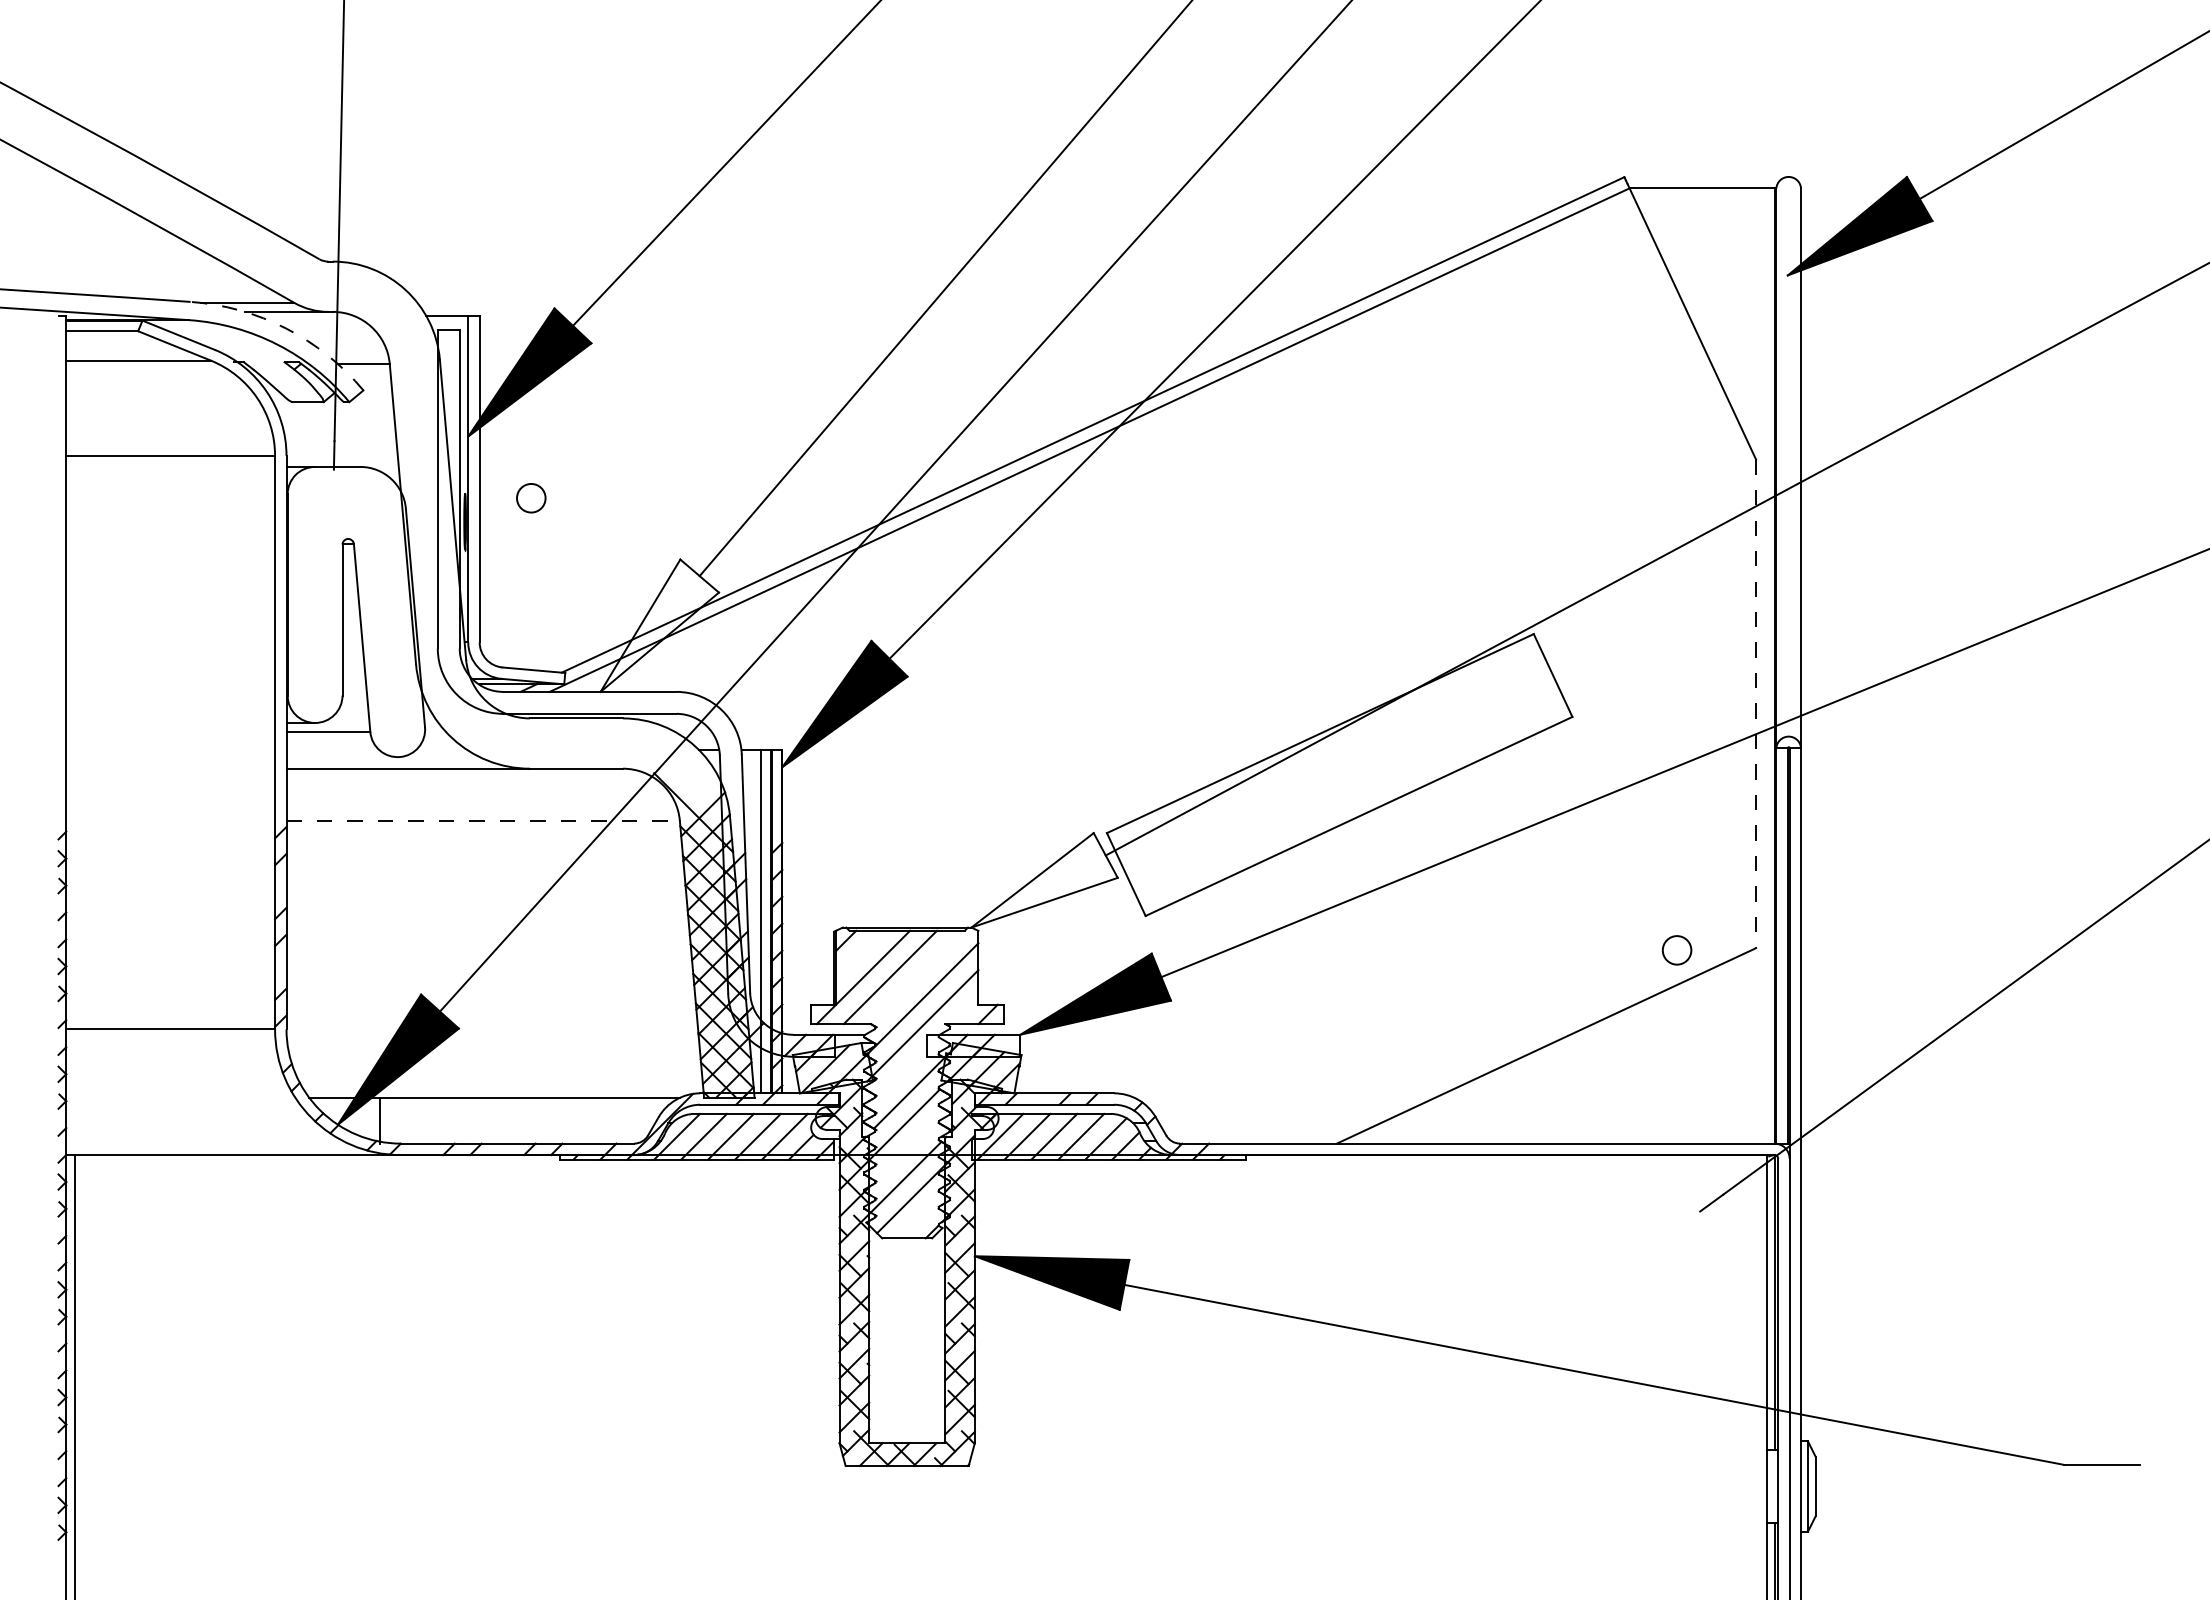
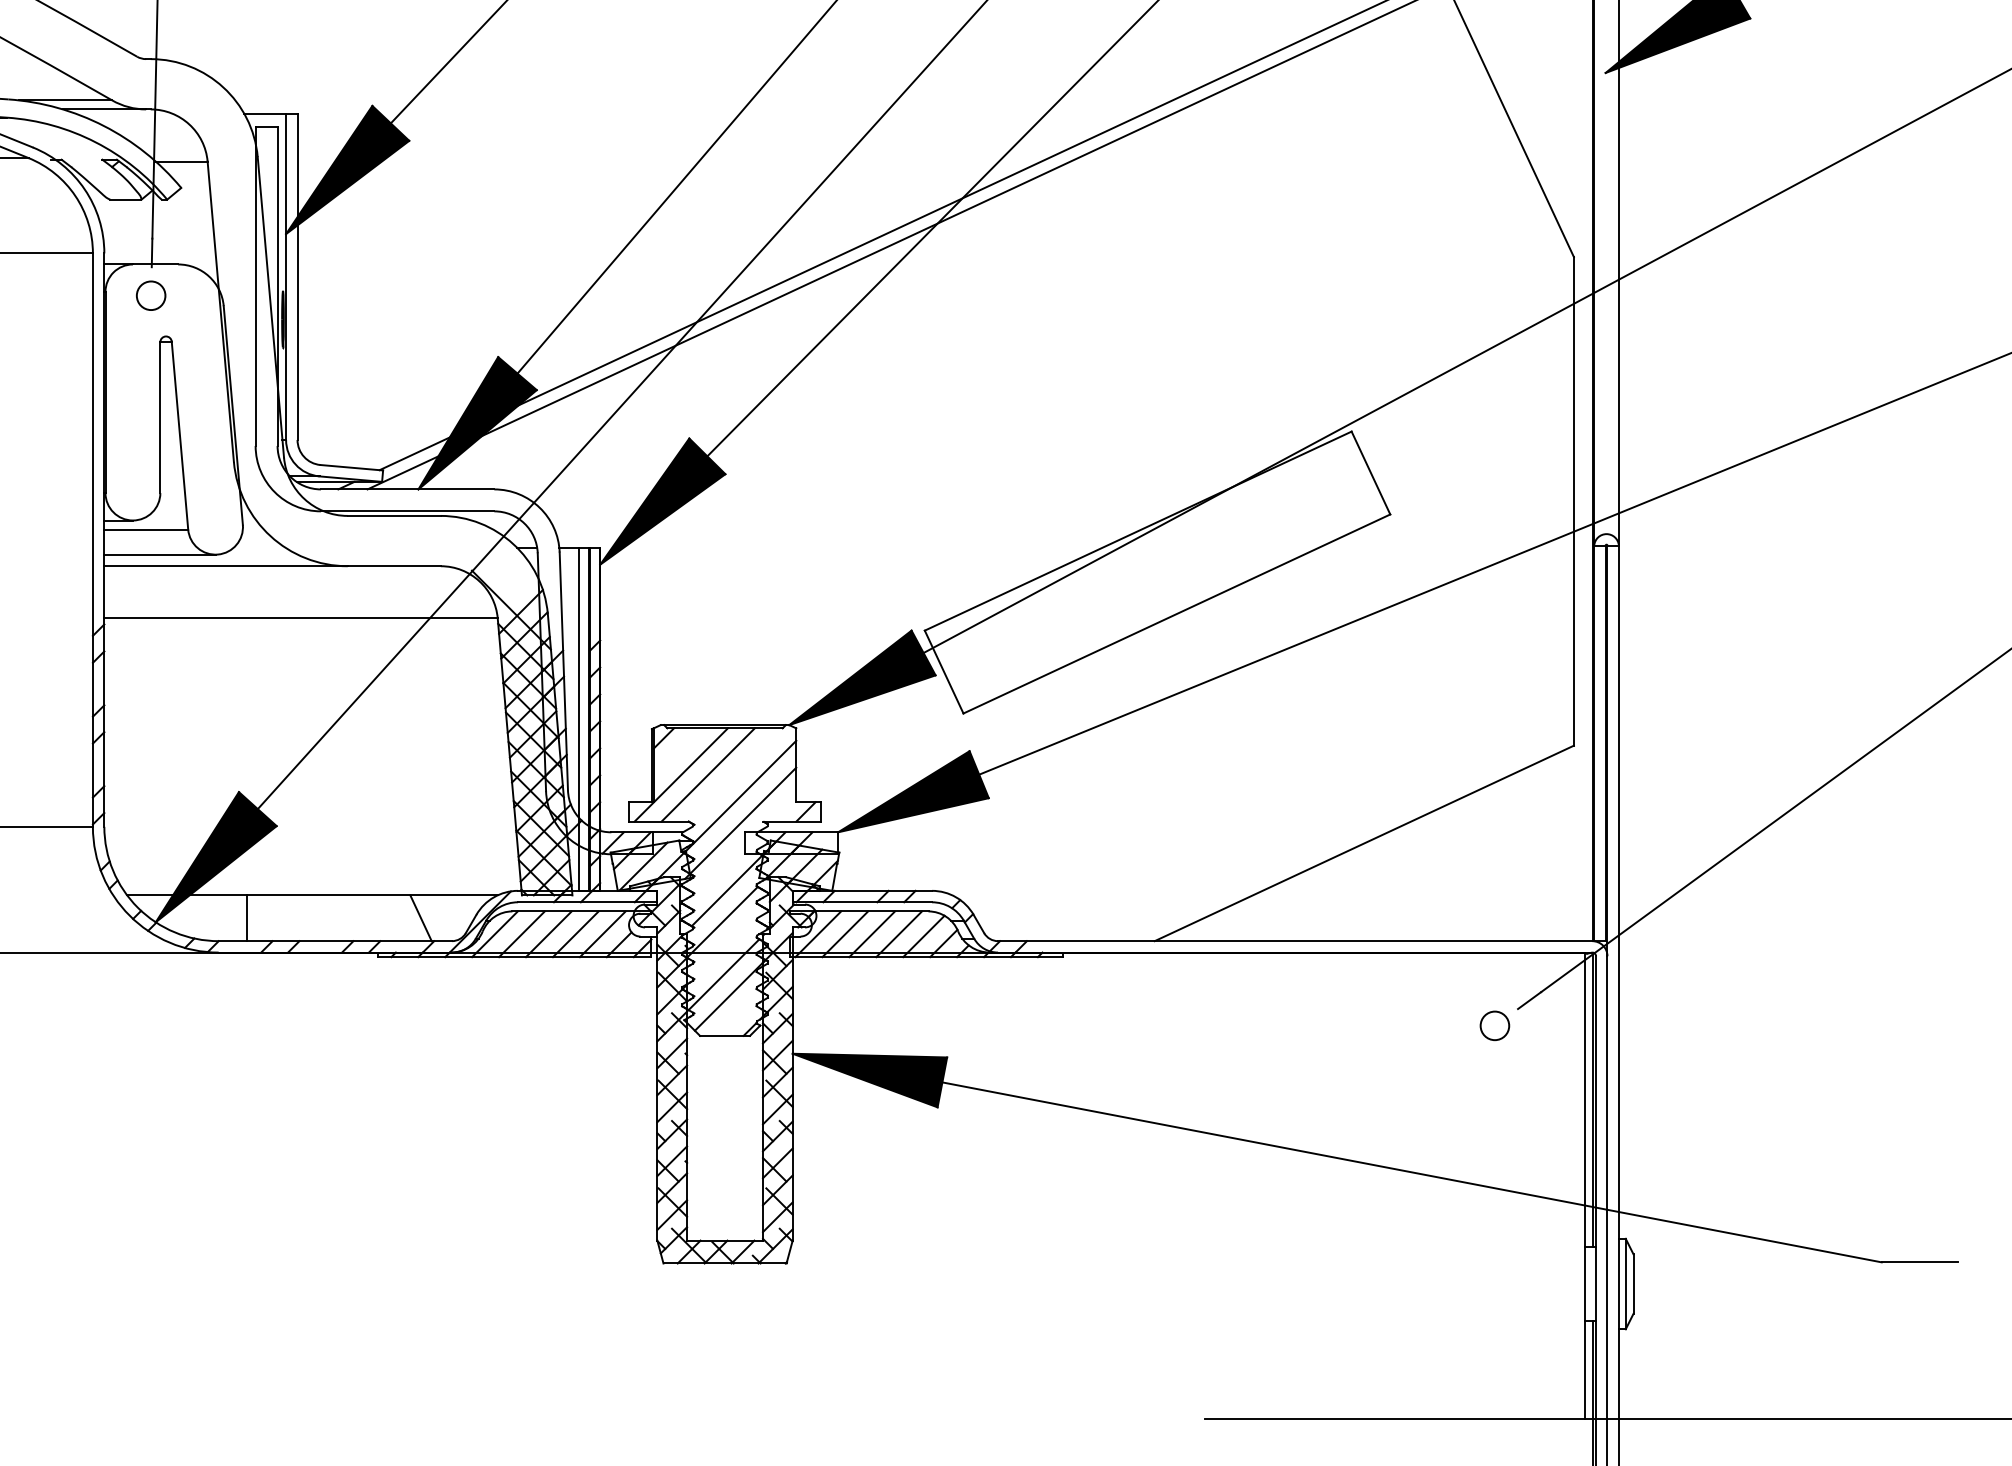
arc: (286, 328) -> (104, 126), dashed -> solid
circle: (531, 498) -> (151, 296), moved
fill: (659, 625) -> (477, 423), added
line: (1756, 704) -> (1574, 502), dashed -> solid
line: (341, 757) -> (159, 555), added
line: (483, 820) -> (301, 618), dashed -> solid
fill: (1044, 880) -> (862, 678), added
circle: (1676, 950) -> (1494, 1026), moved
line: (380, 1120) -> (247, 918), moved
line: (602, 1120) -> (420, 918), added

